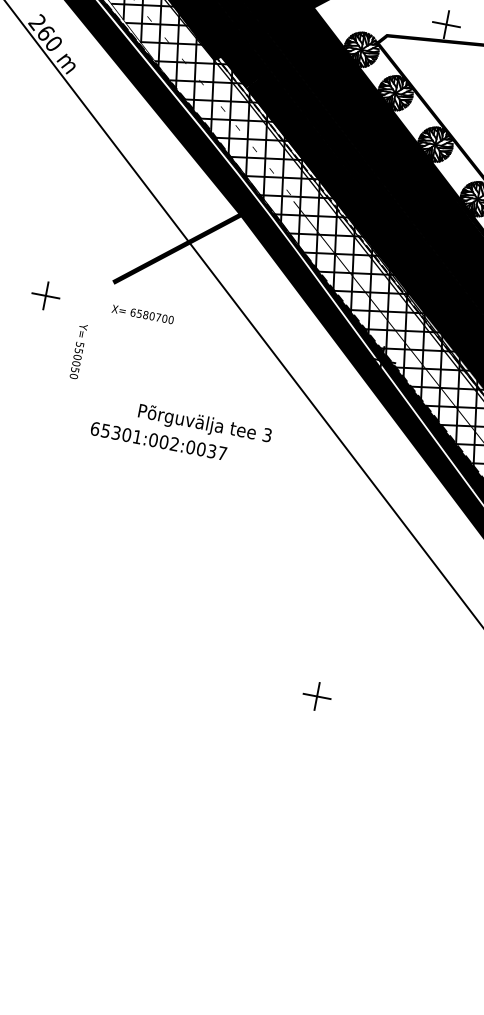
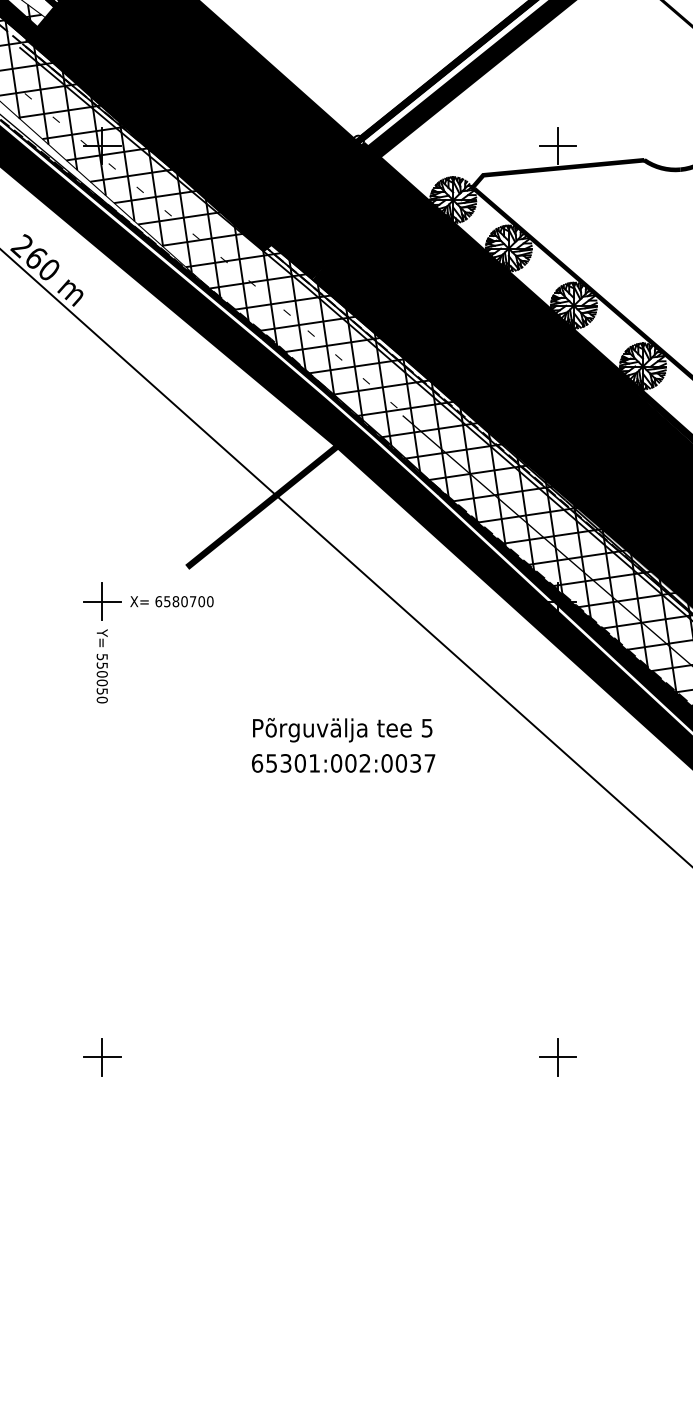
text: (142, 314) -> (171, 601), moved
text: (78, 351) -> (101, 666), moved
text: (267, 434) -> (427, 727), 3 -> 5
text: (158, 441) -> (343, 763), moved

